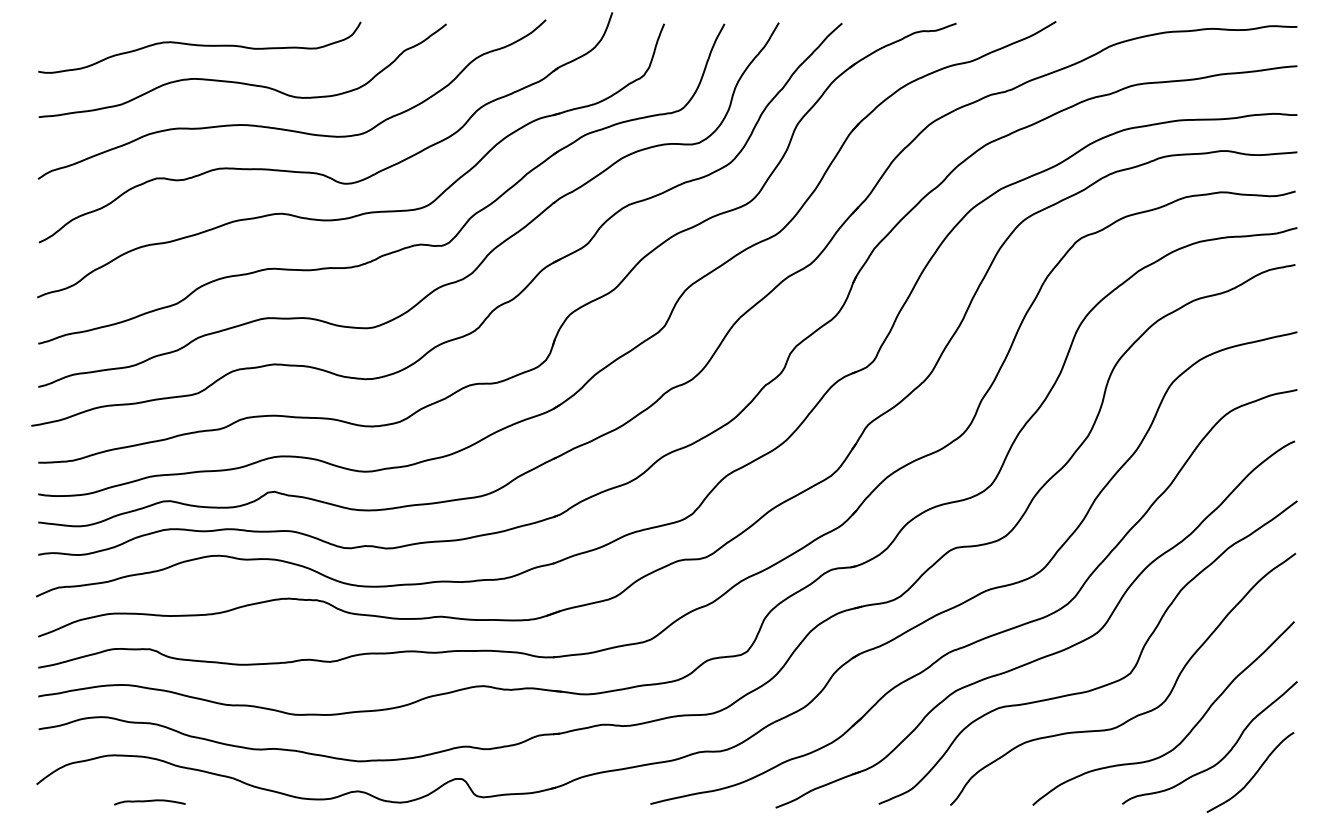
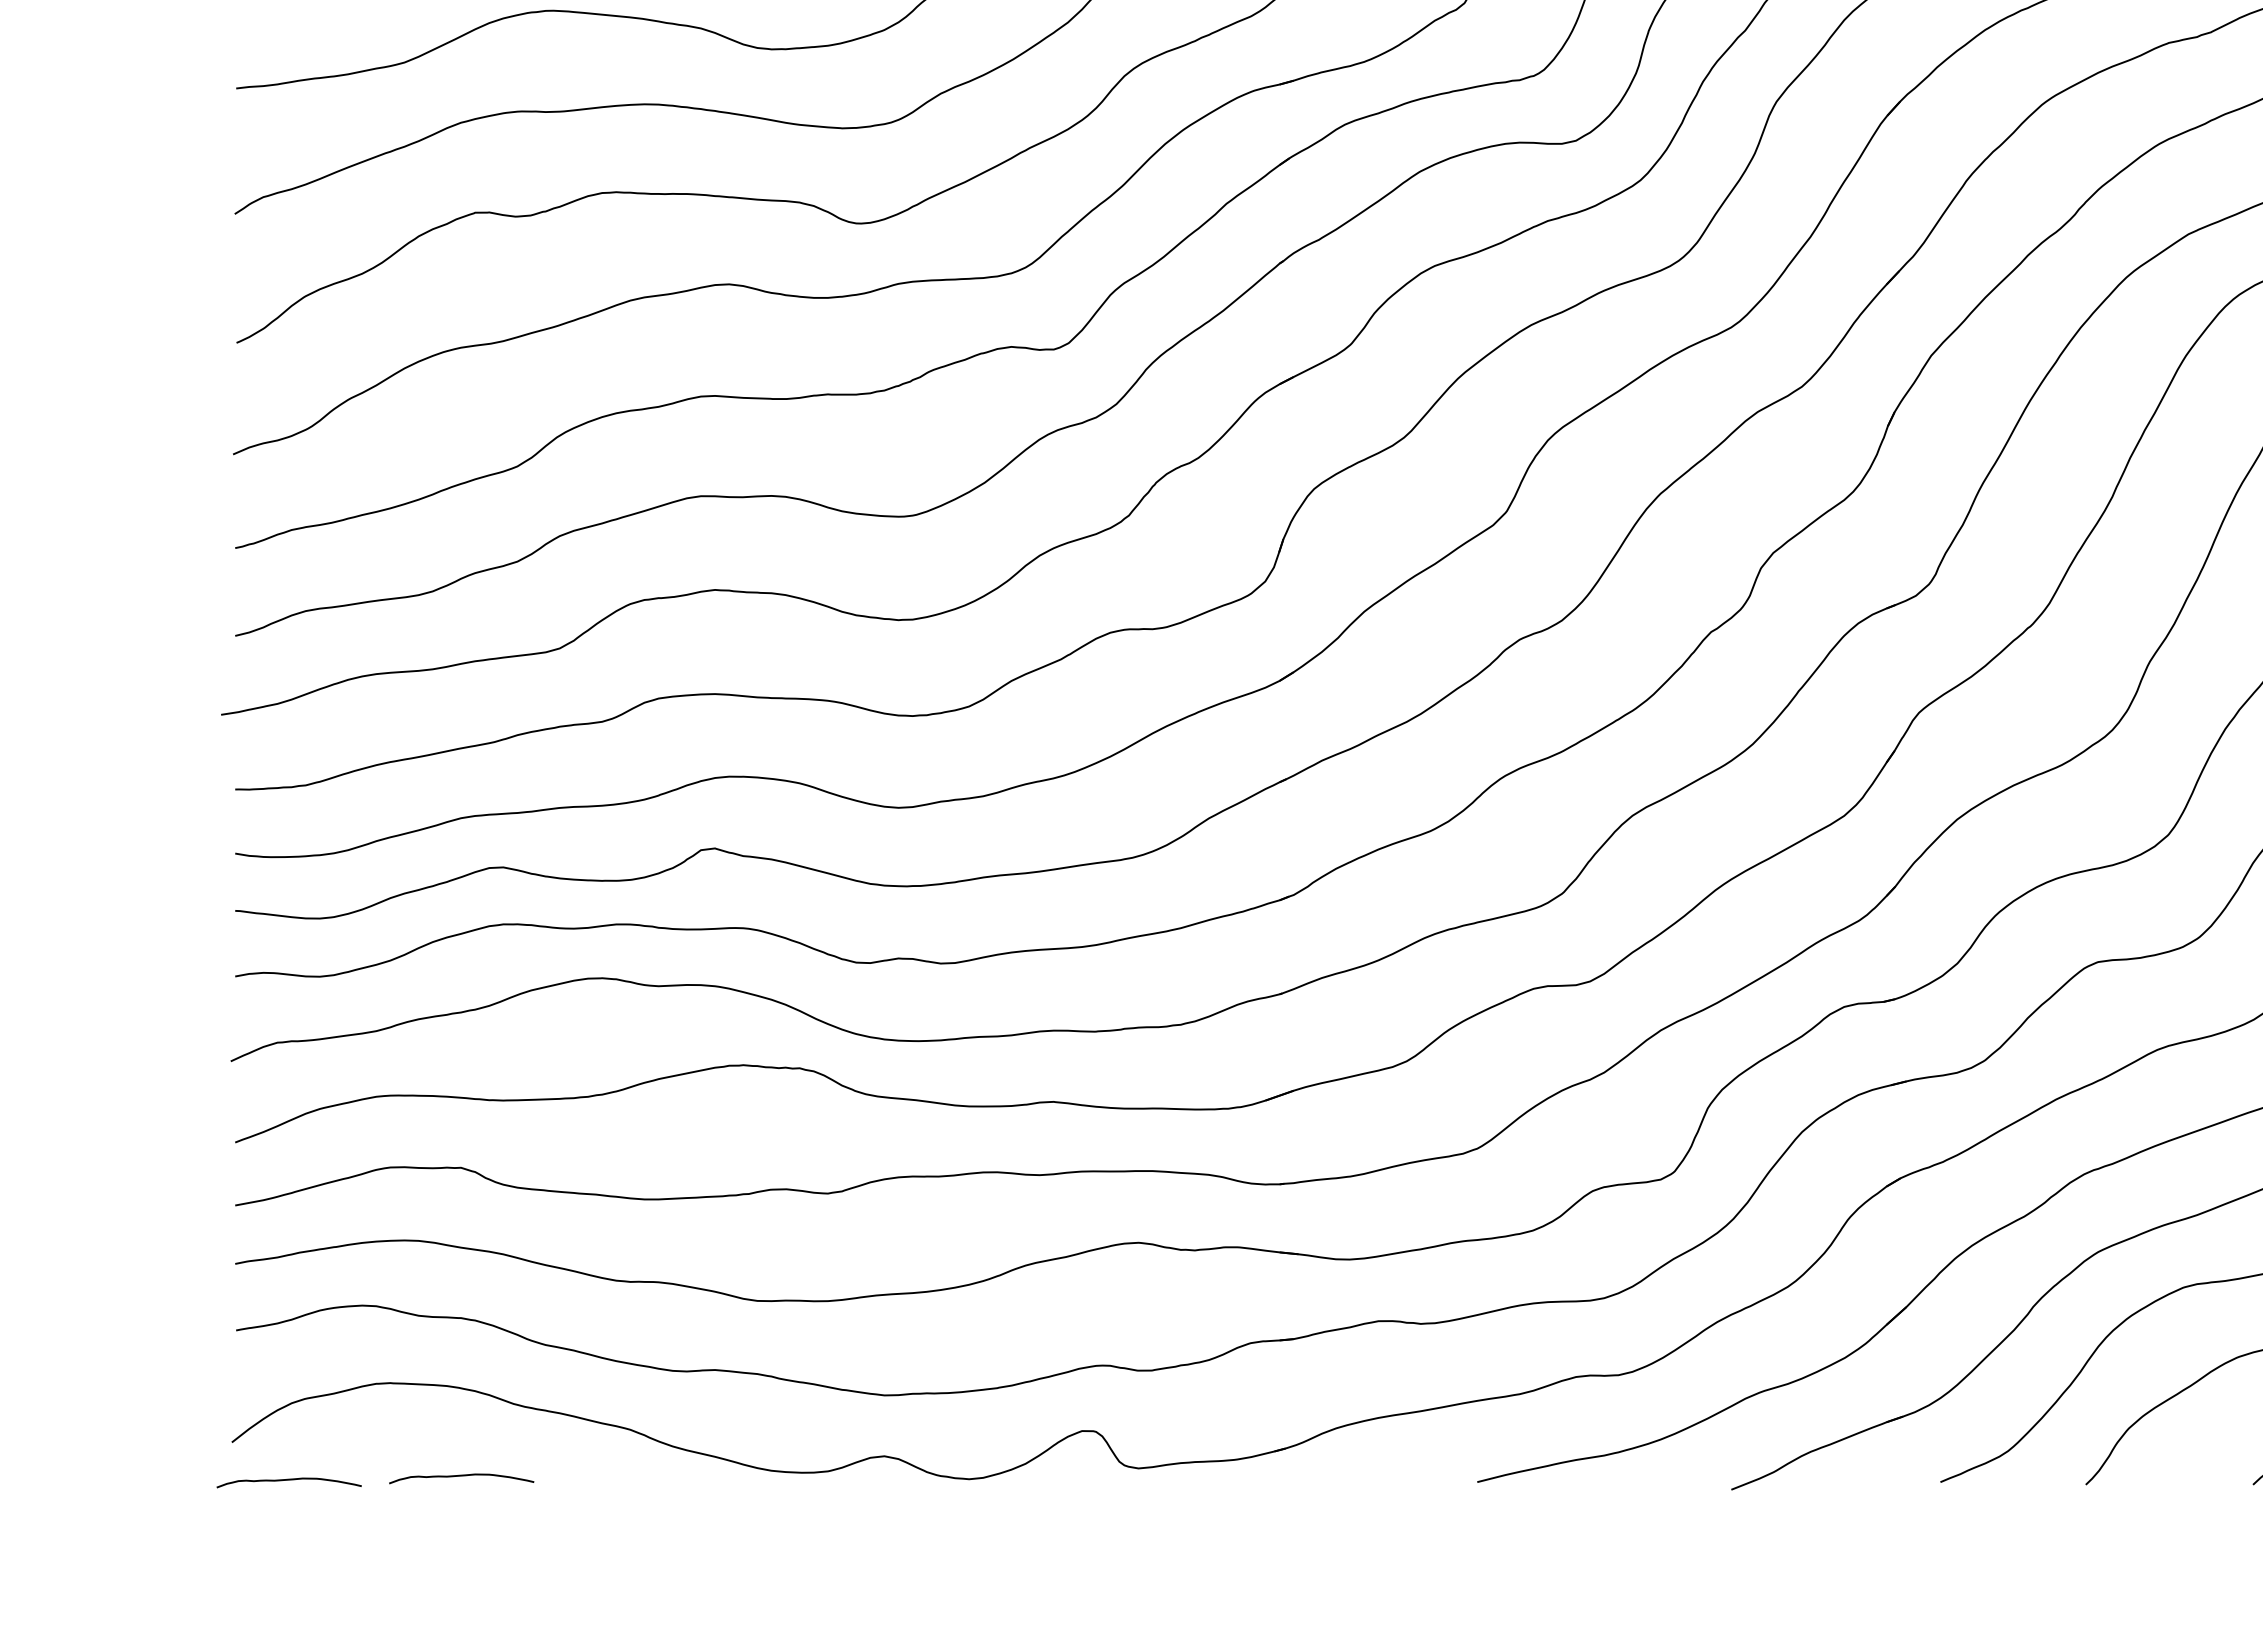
curve: (64, 803) -> (288, 1480), added

